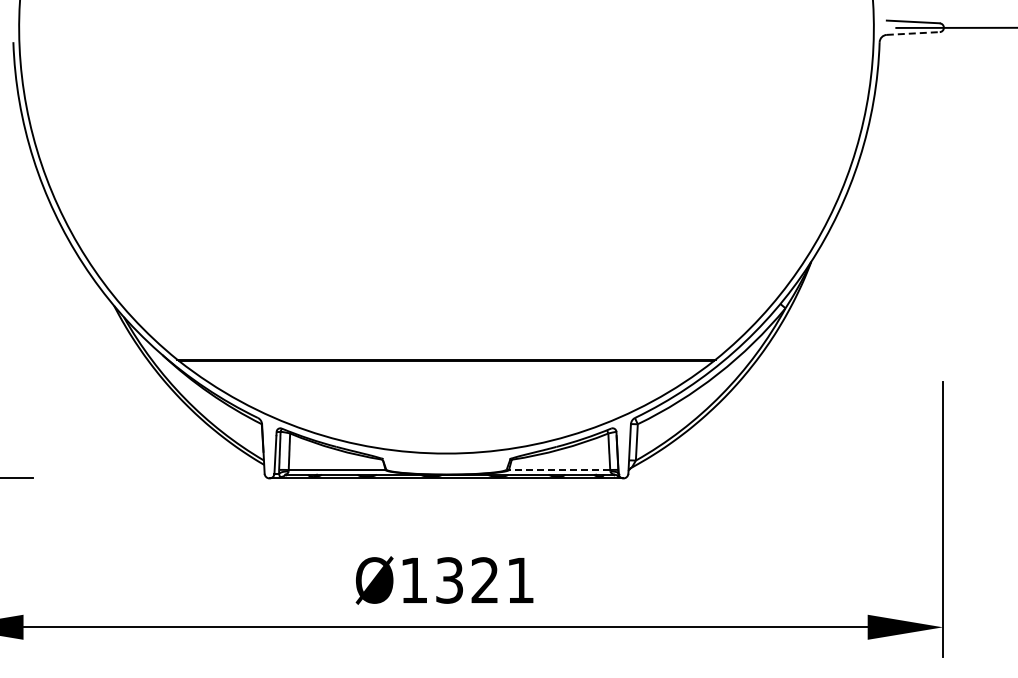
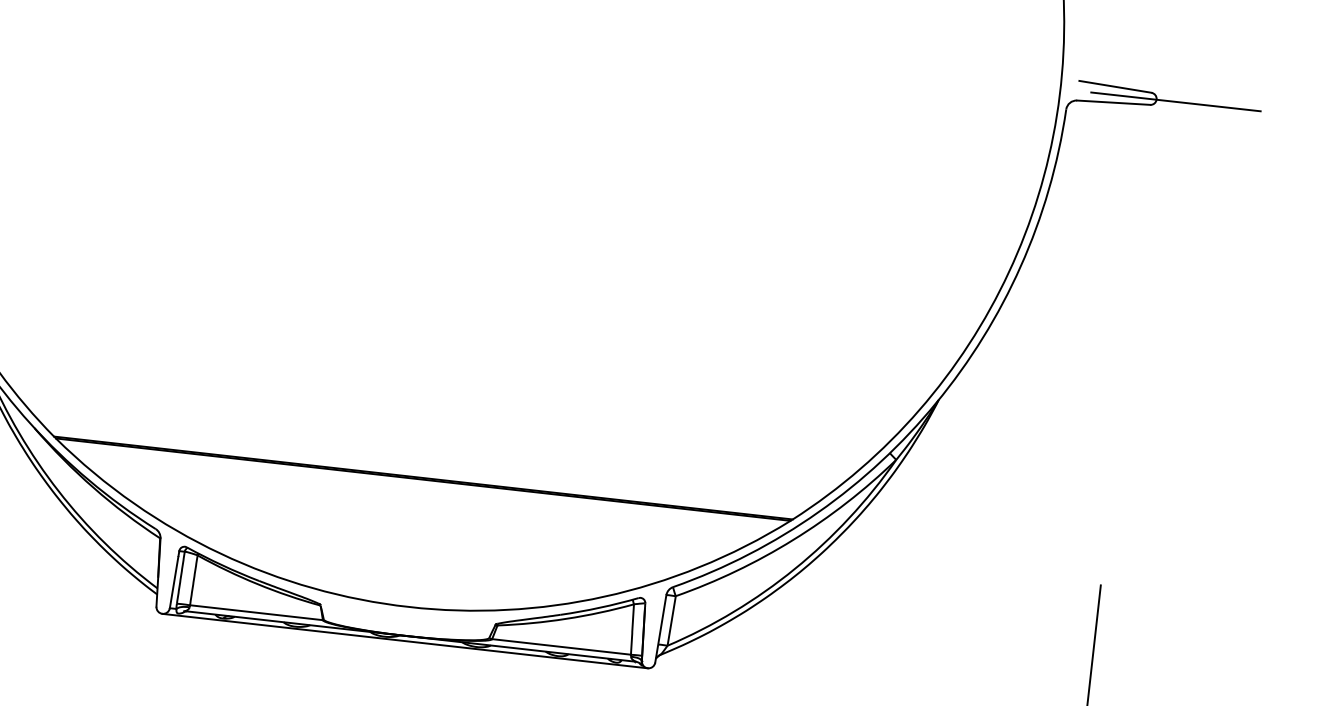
line: (913, 33) -> (1114, 102), dashed -> solid
line: (559, 470) -> (561, 647), dashed -> solid

